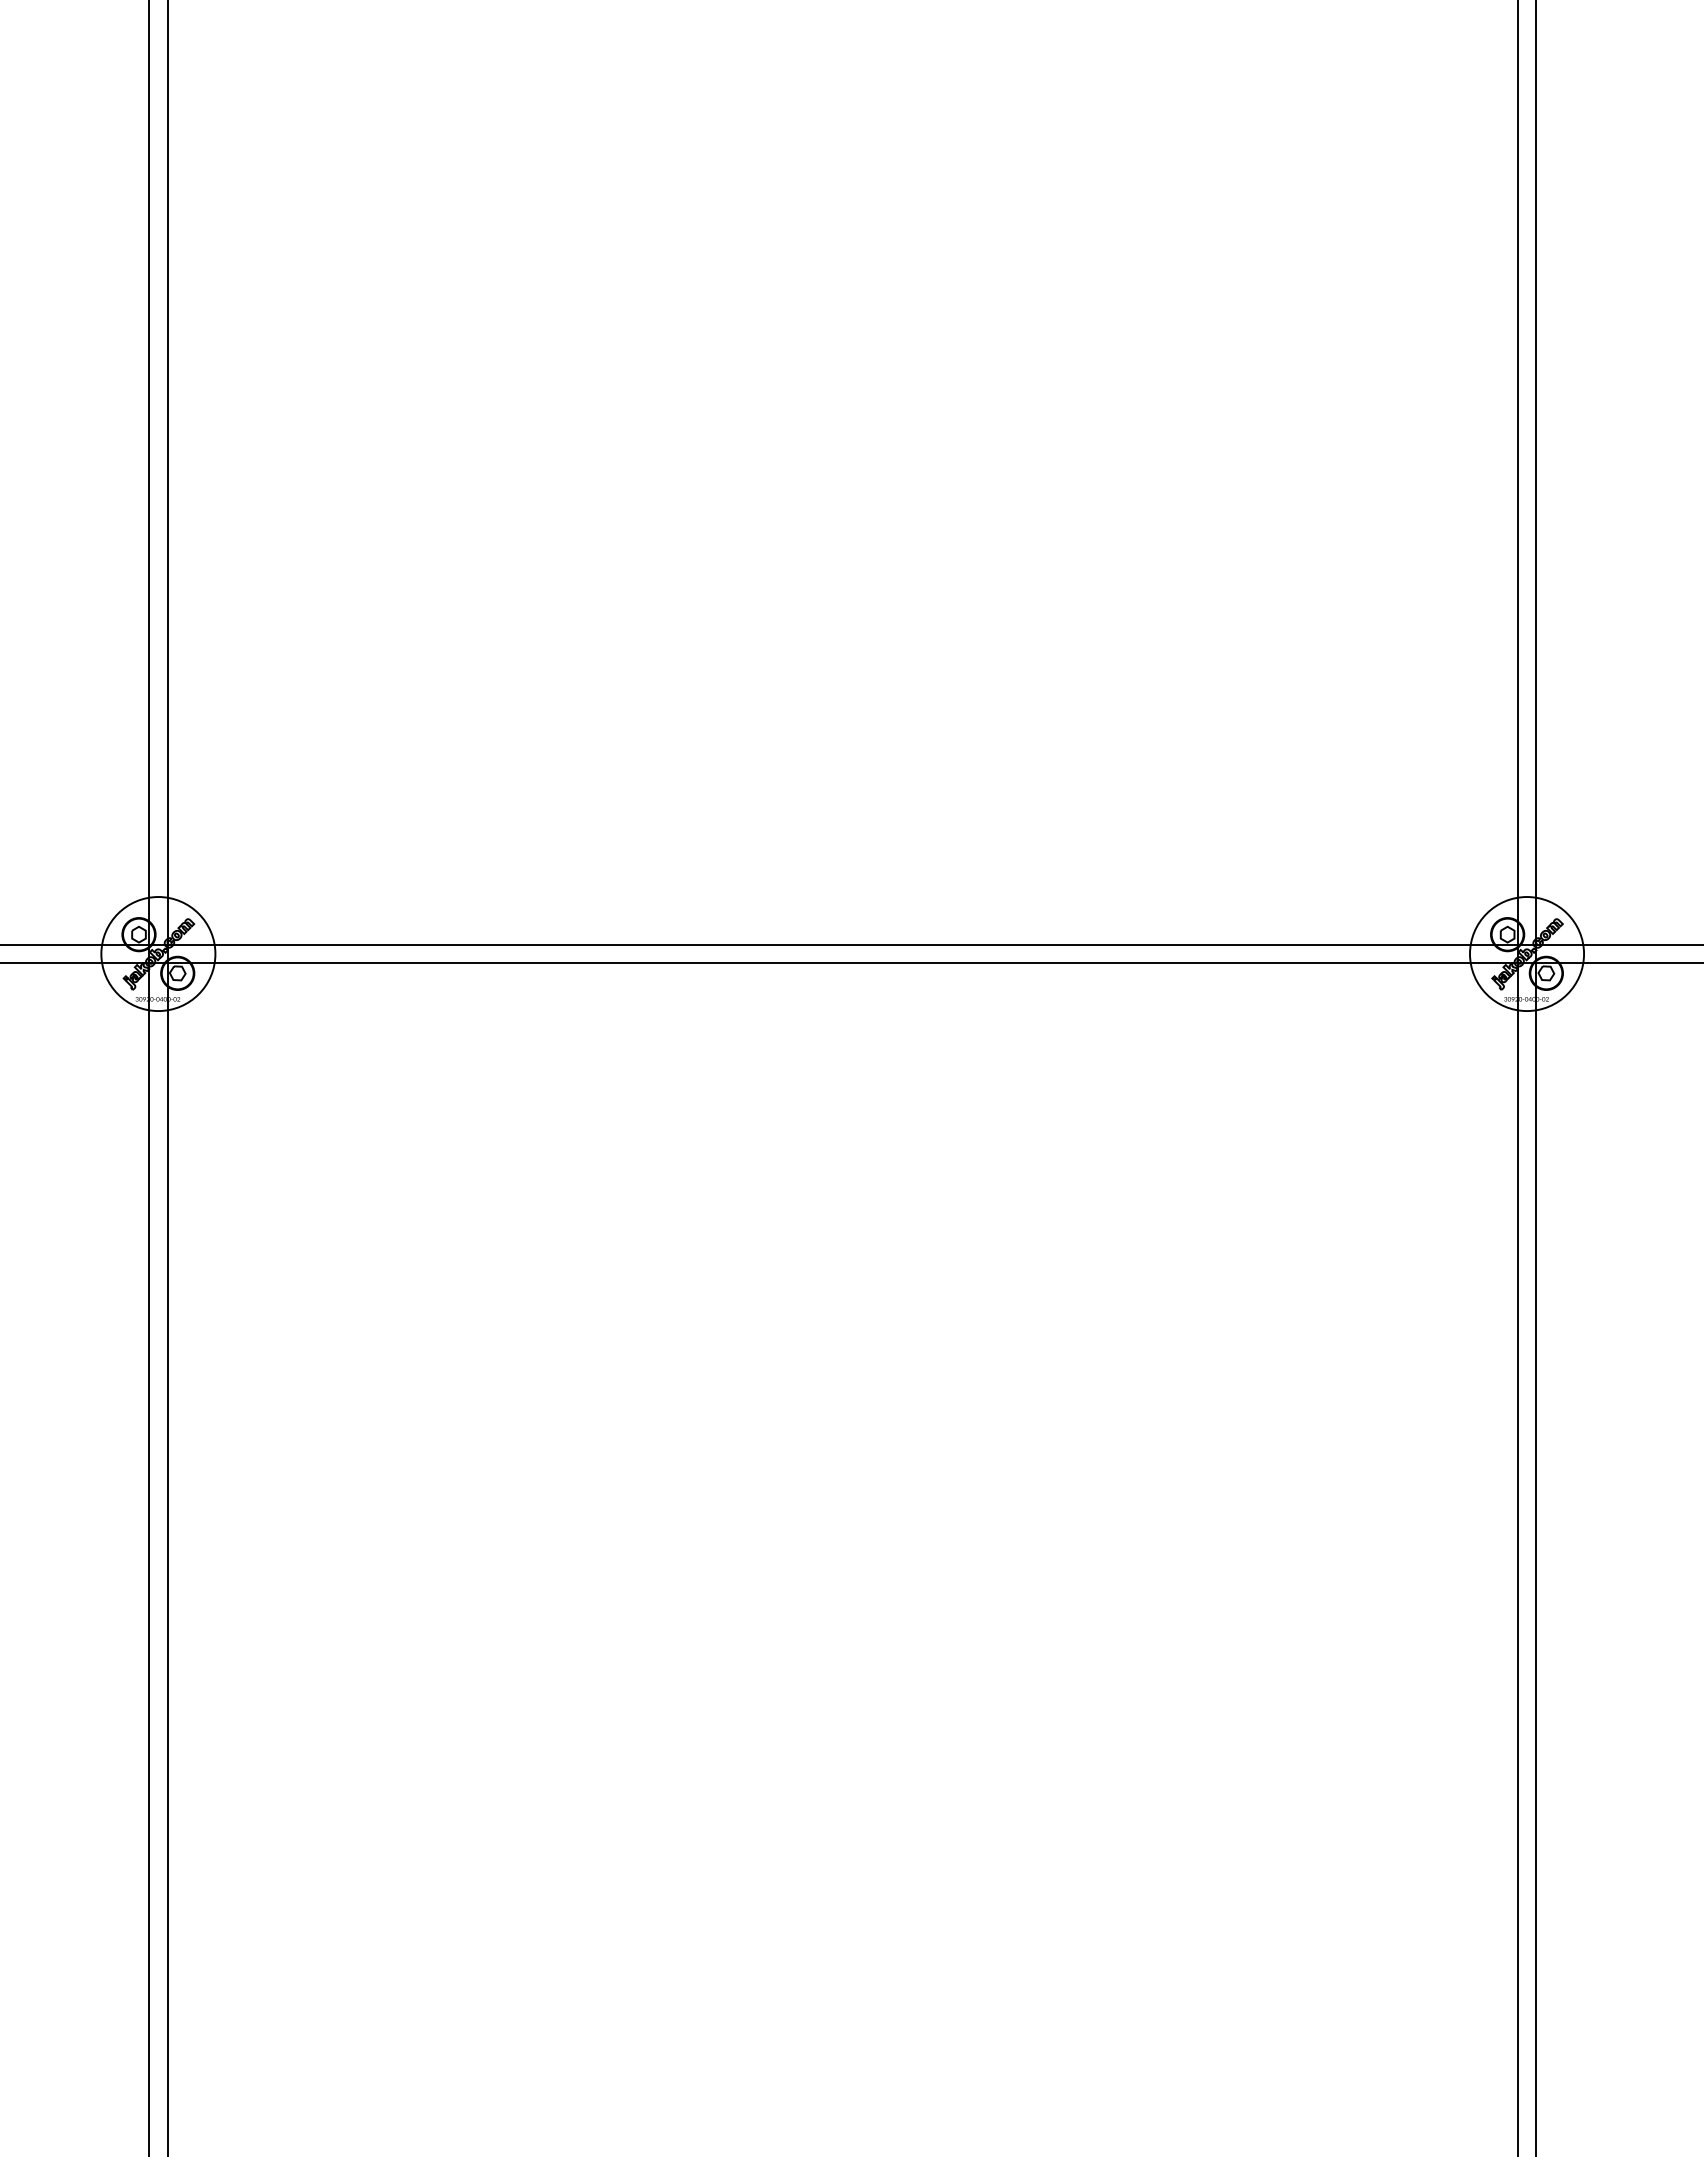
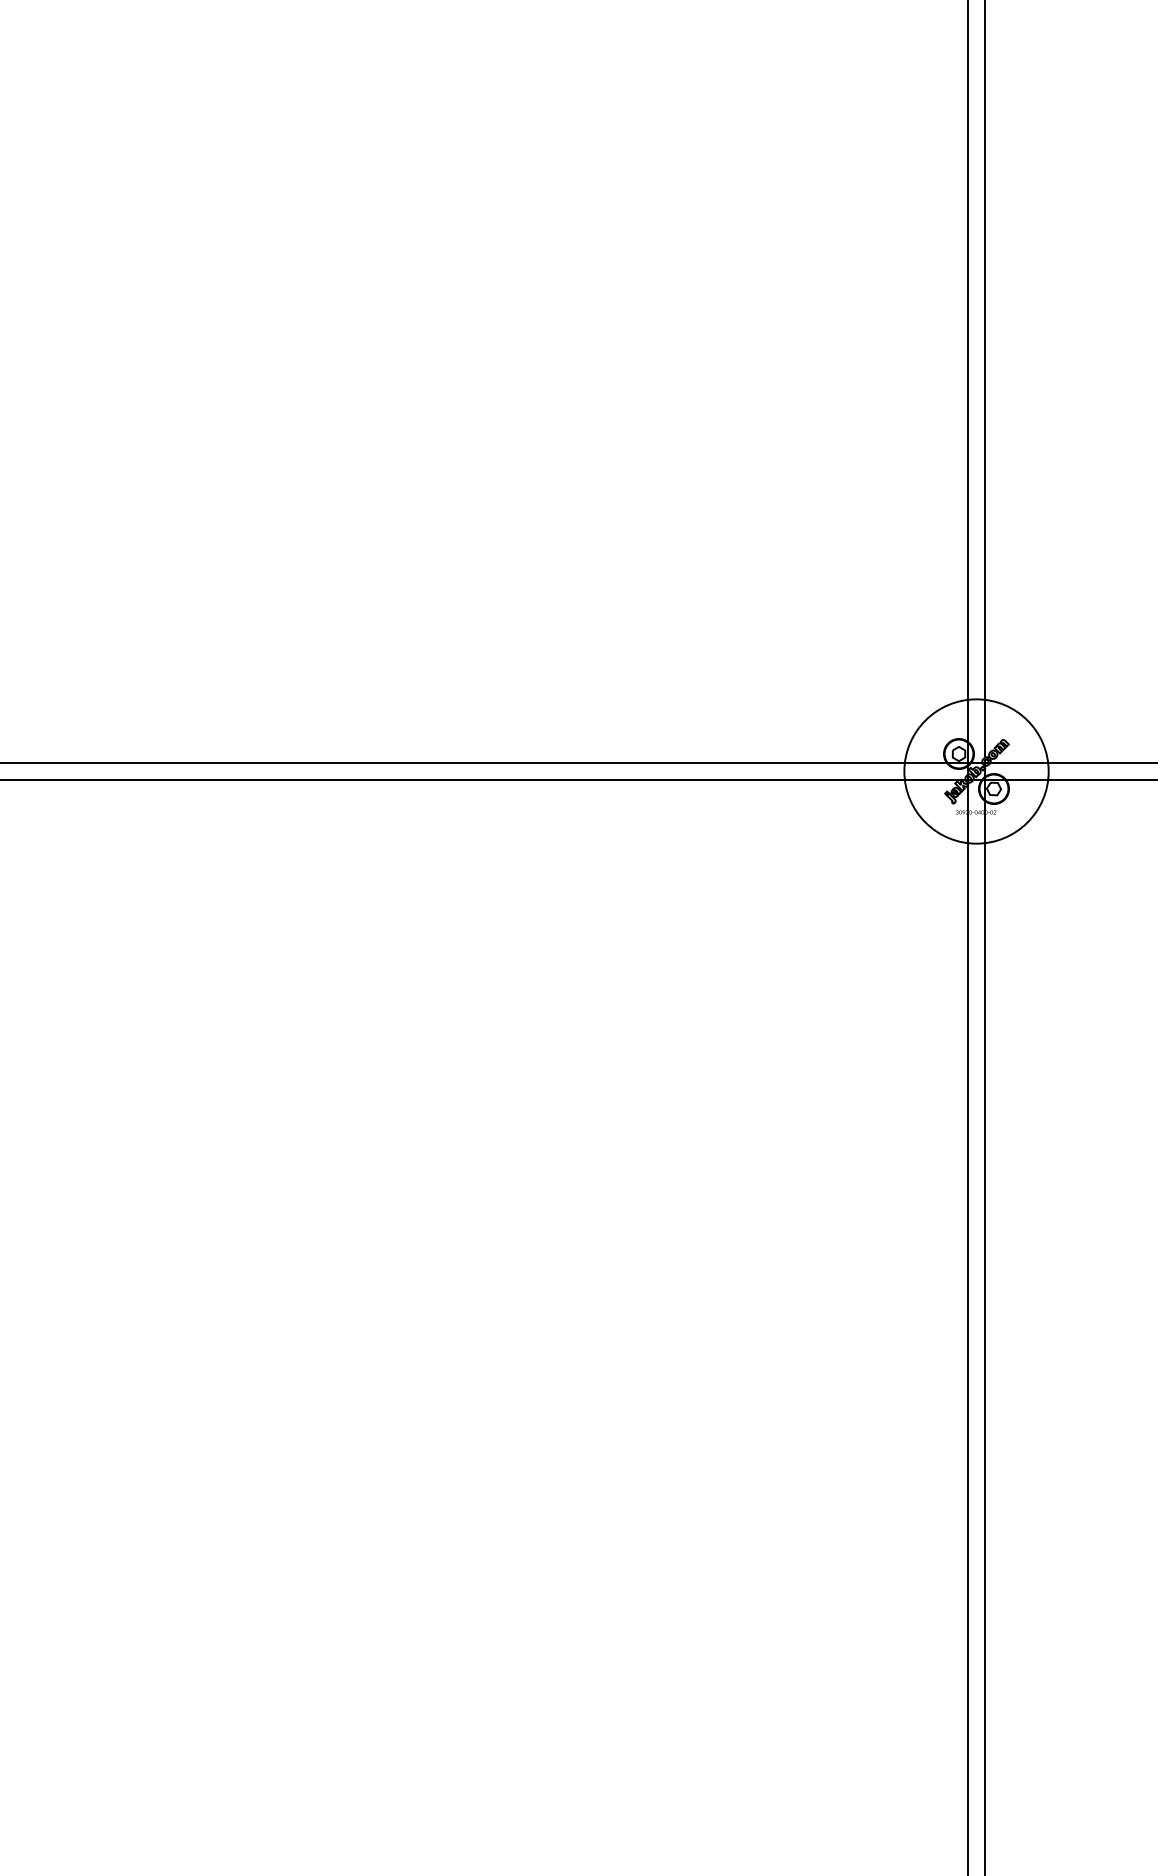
circle: (1527, 954) -> (976, 771), size x1.4

